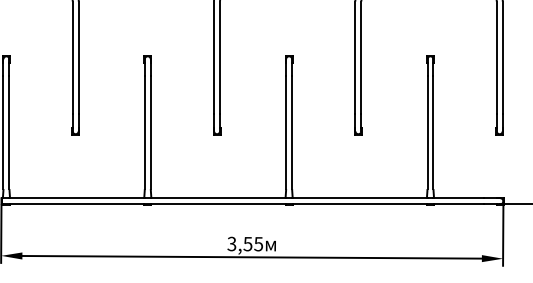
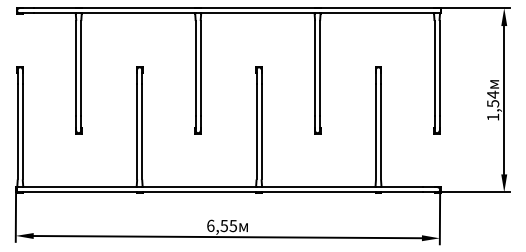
text: (231, 243) -> (210, 225), 3,55 -> 6,55

